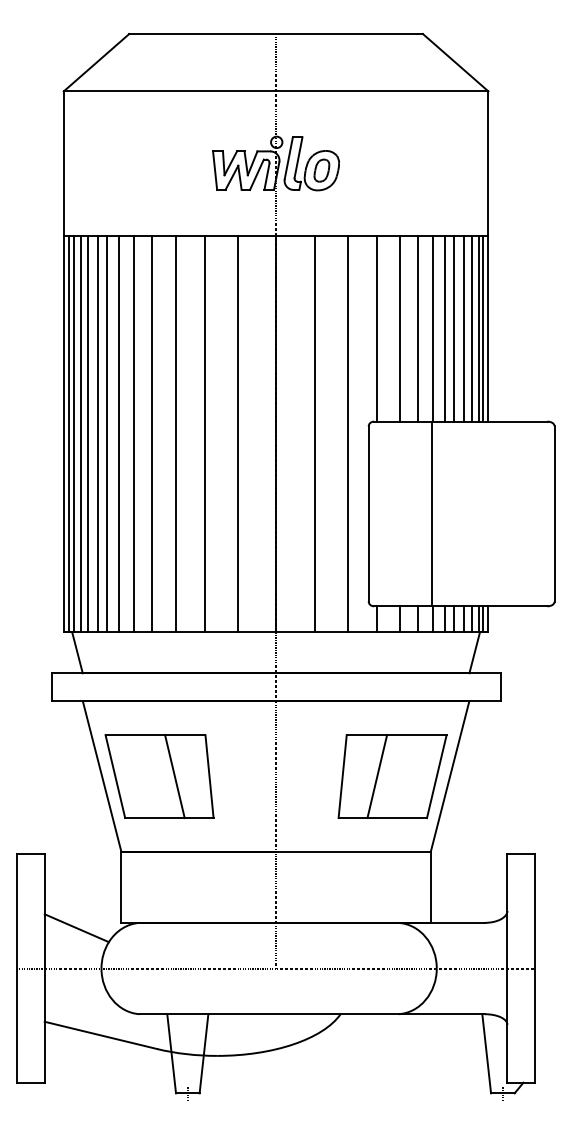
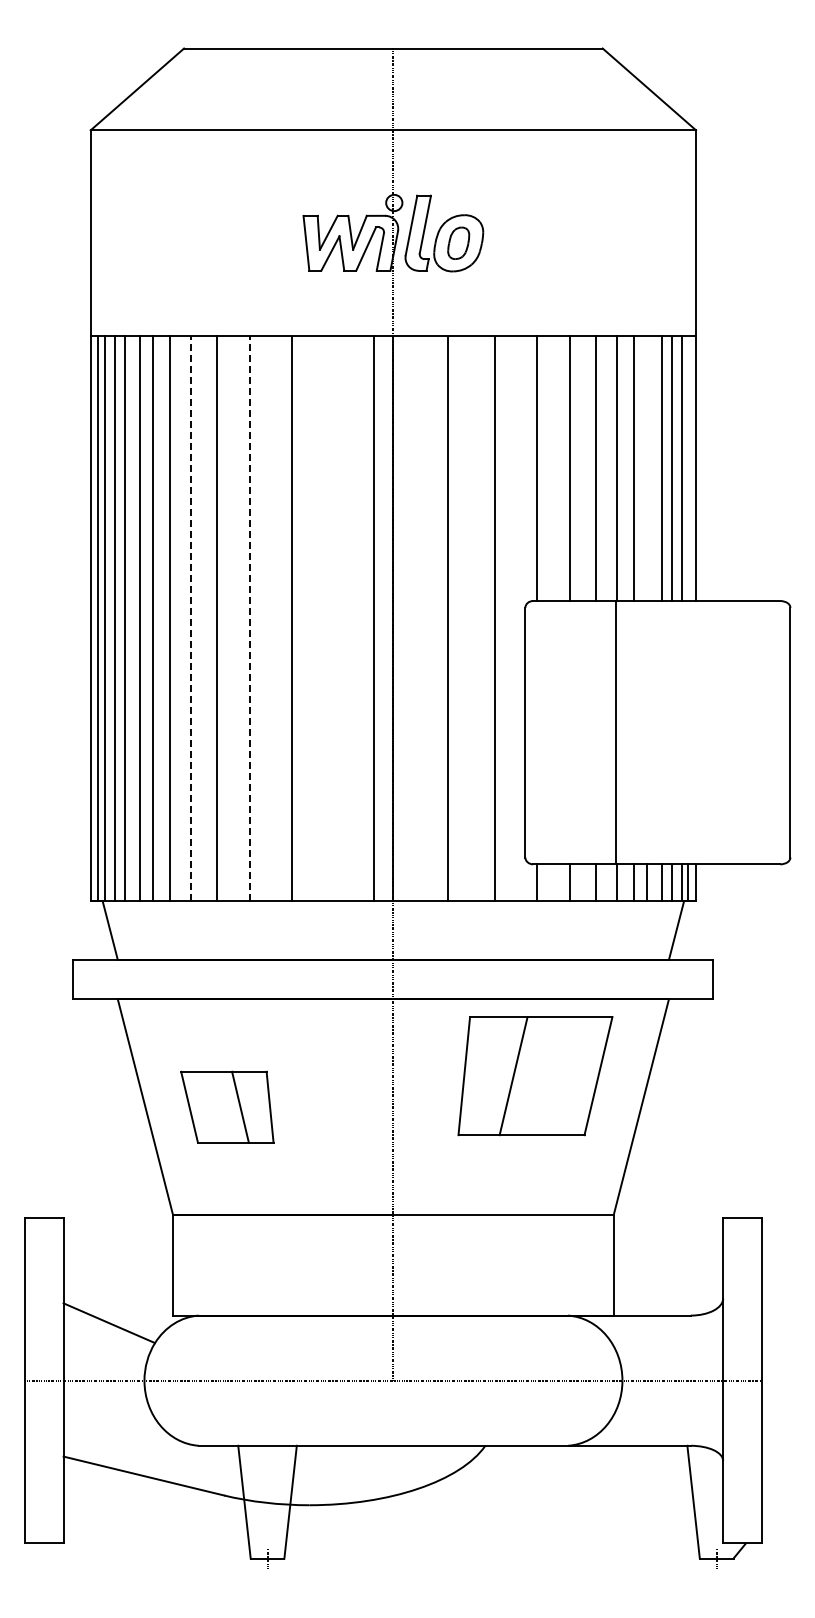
line: (454, 328) -> (647, 468), removed
line: (483, 328) -> (688, 468), removed
line: (134, 433) -> (191, 618), solid -> dashed
line: (175, 433) -> (250, 618), solid -> dashed
line: (237, 433) -> (373, 618), moved
part: (159, 776) -> (227, 1107), size x0.6
part: (392, 776) -> (535, 1076), moved

